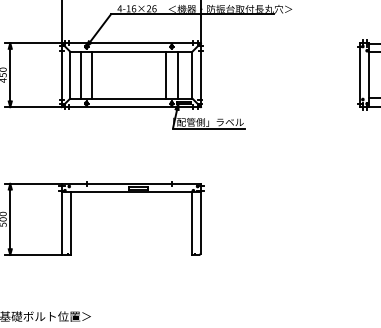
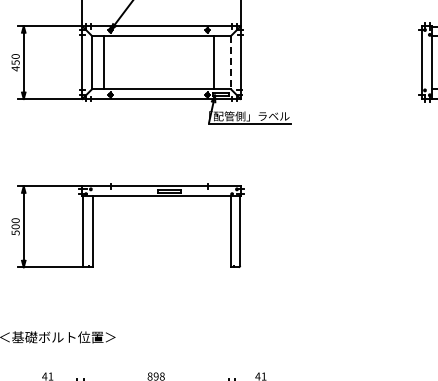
line: (92, 75) -> (117, 62), removed
line: (166, 75) -> (201, 62), removed
line: (192, 75) -> (231, 62), solid -> dashed

